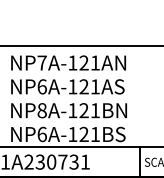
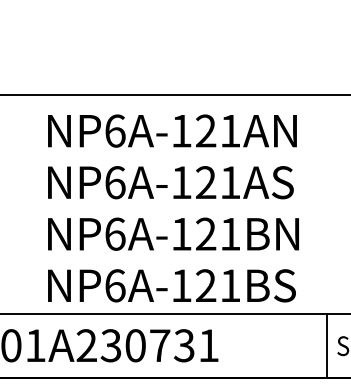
text: (41, 62) -> (113, 129), NP7A-121AN -> NP6A-121AN
text: (41, 110) -> (113, 233), NP8A-121BN -> NP6A-121BN

